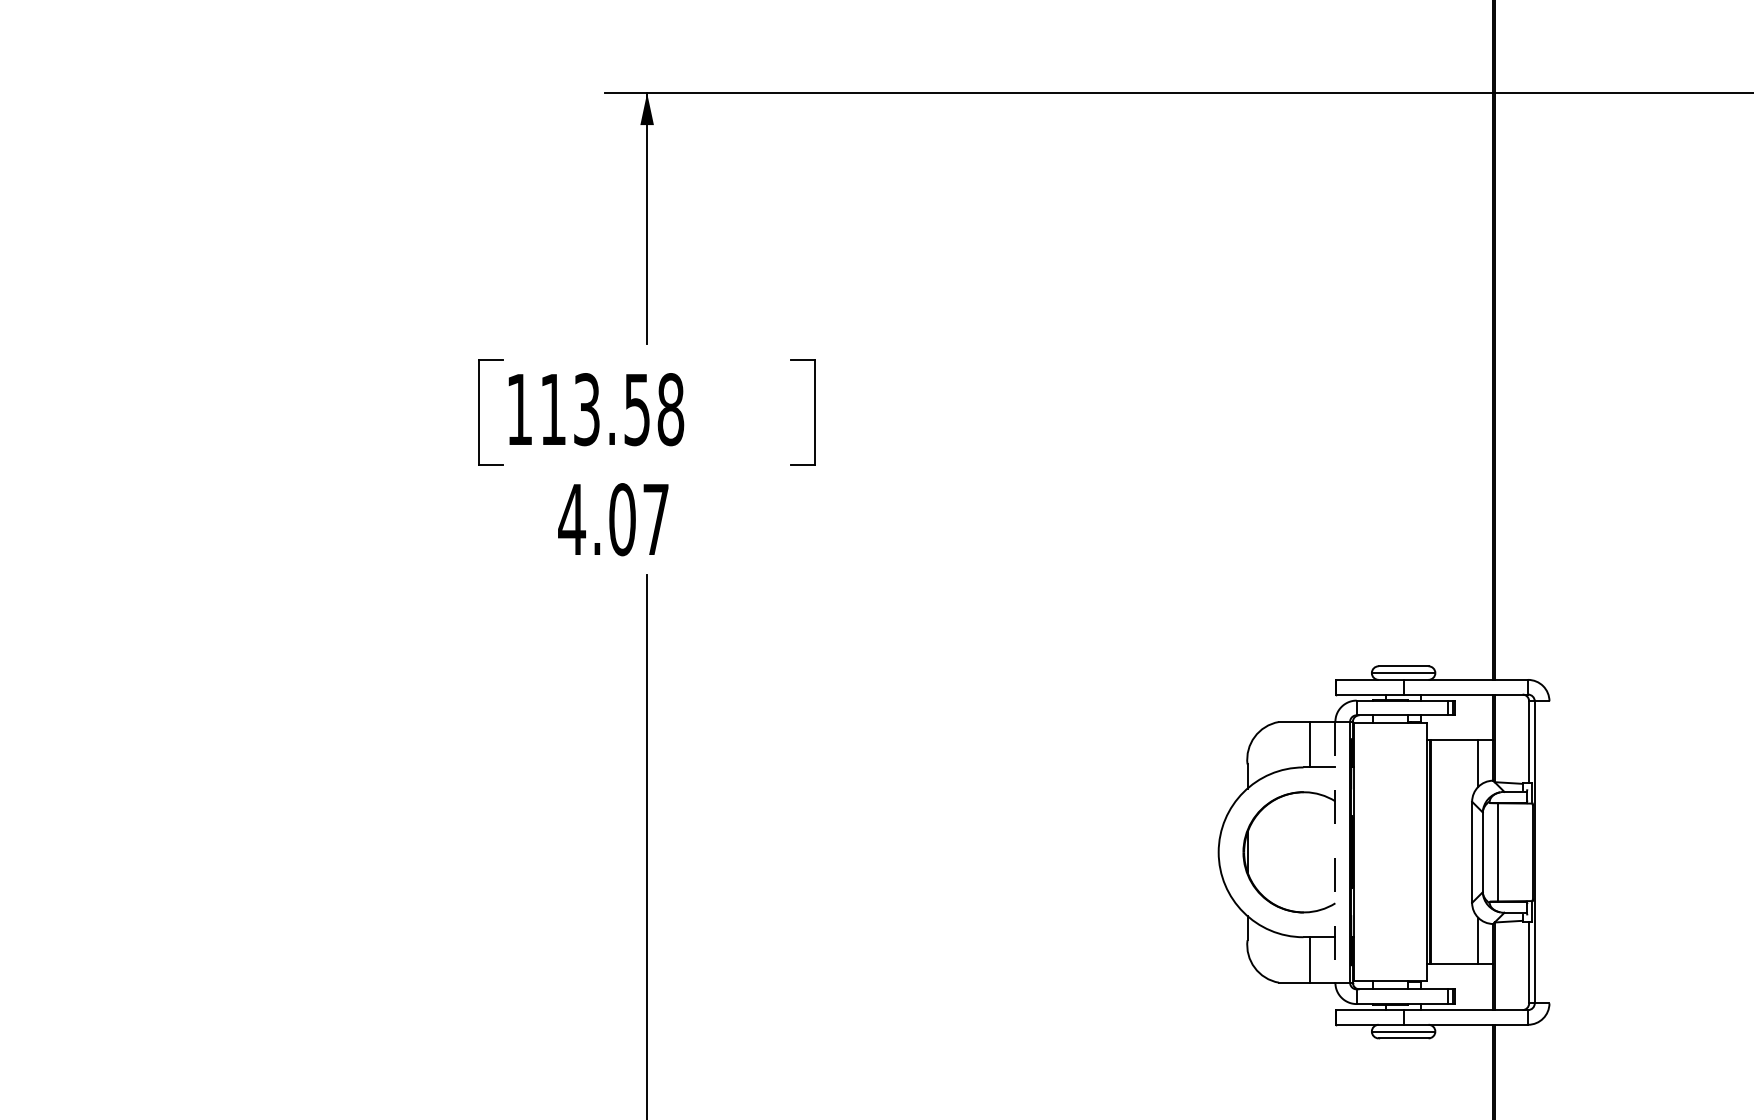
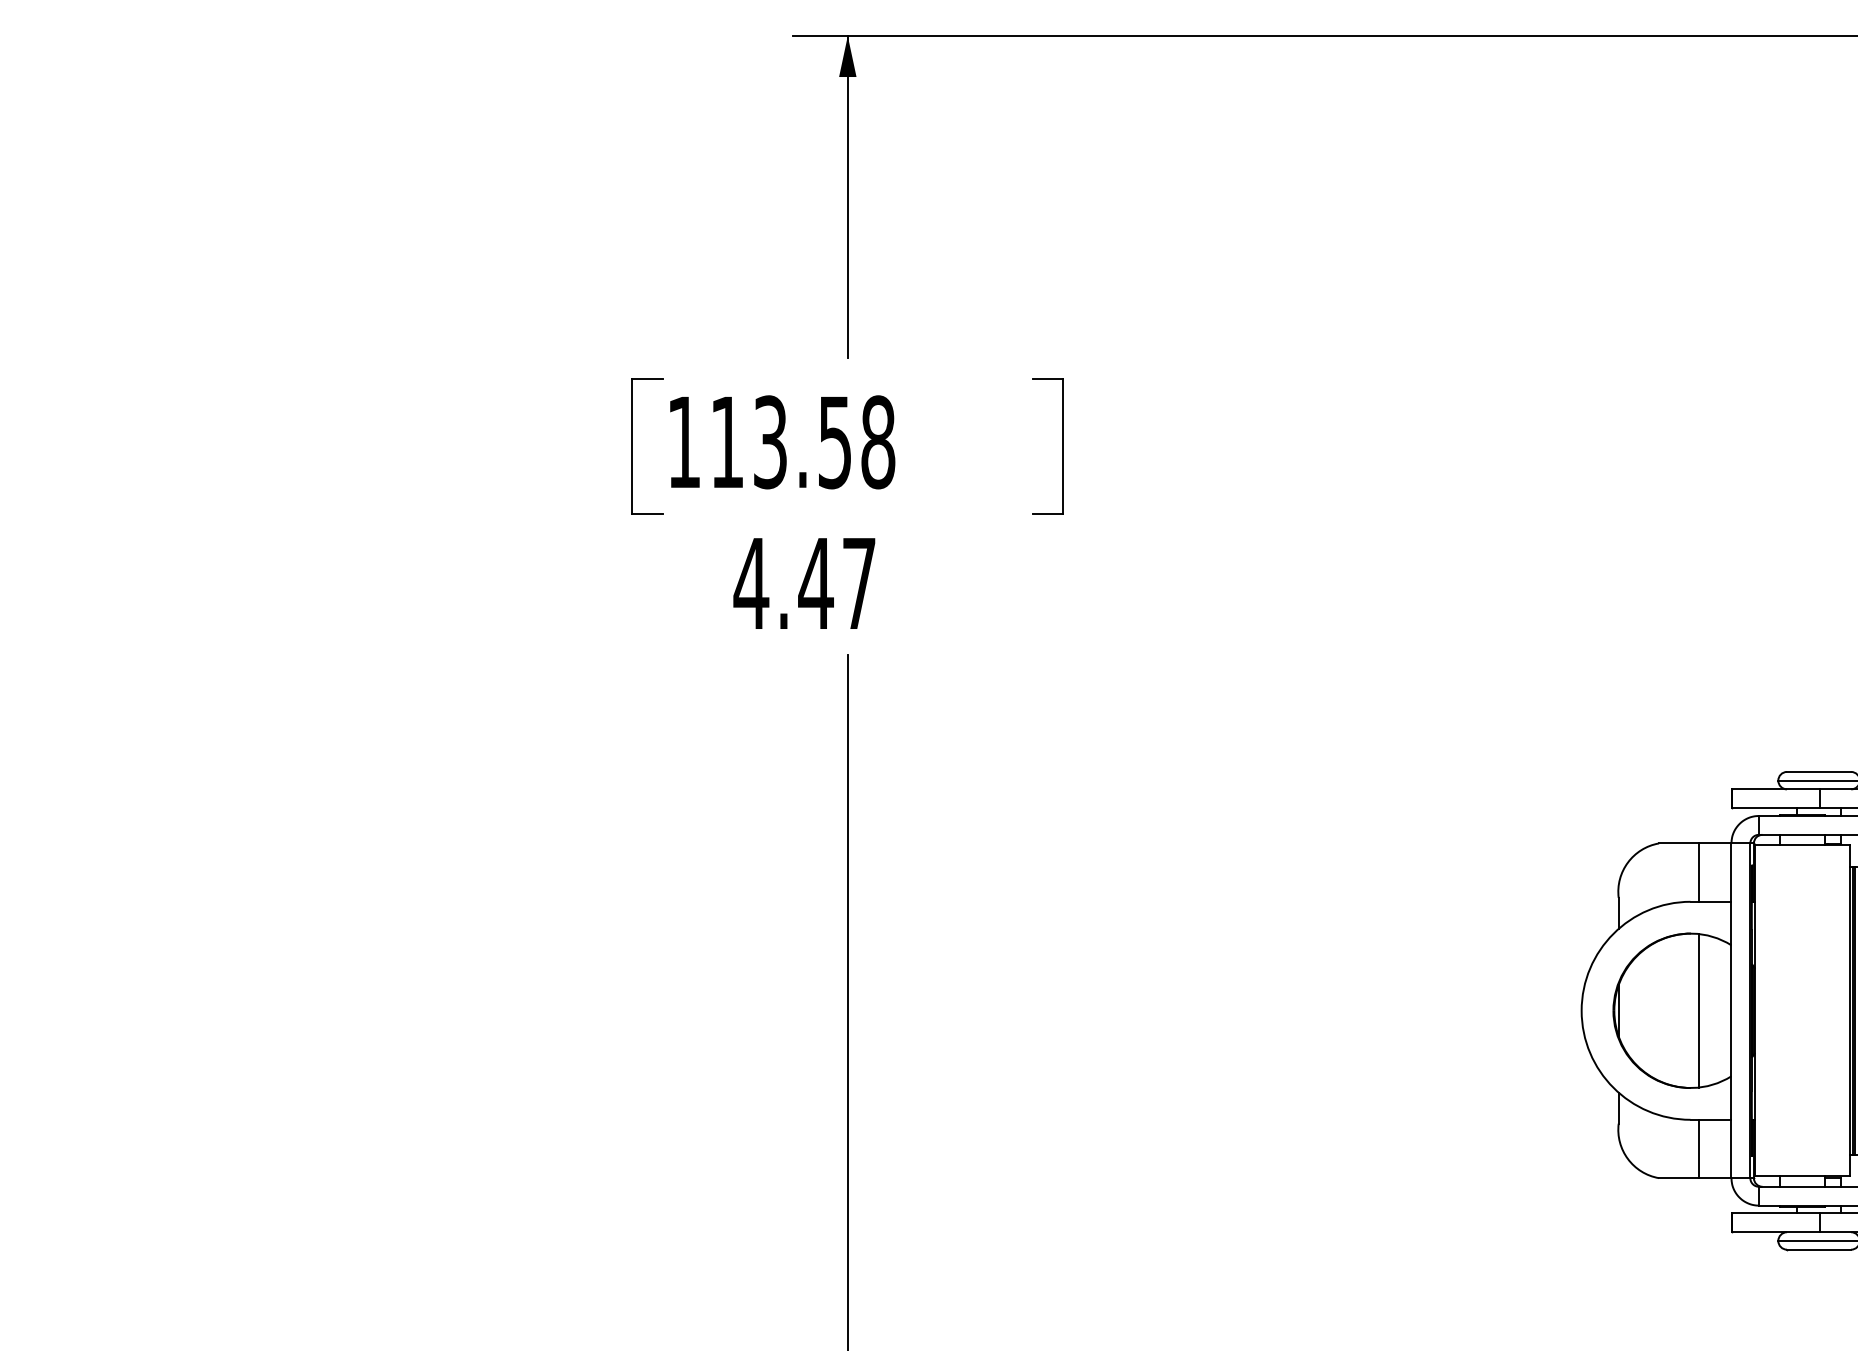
text: (622, 519) -> (816, 583), 4.07 -> 4.47
line: (1310, 852) -> (1699, 1011), added
line: (1335, 852) -> (1731, 1011), dashed -> solid

